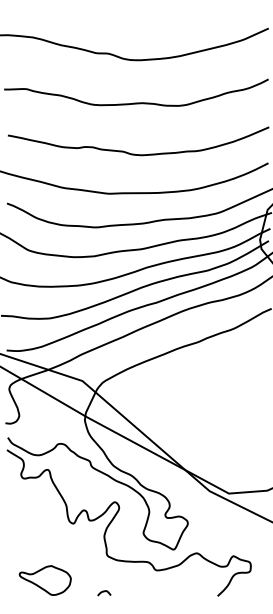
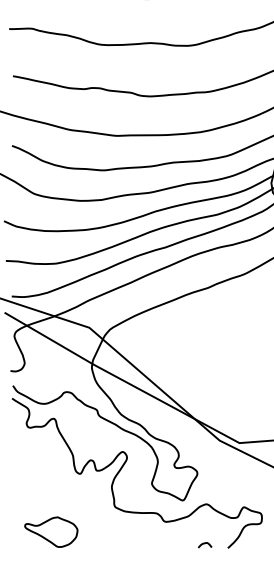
curve: (104, 592) -> (205, 544), moved

